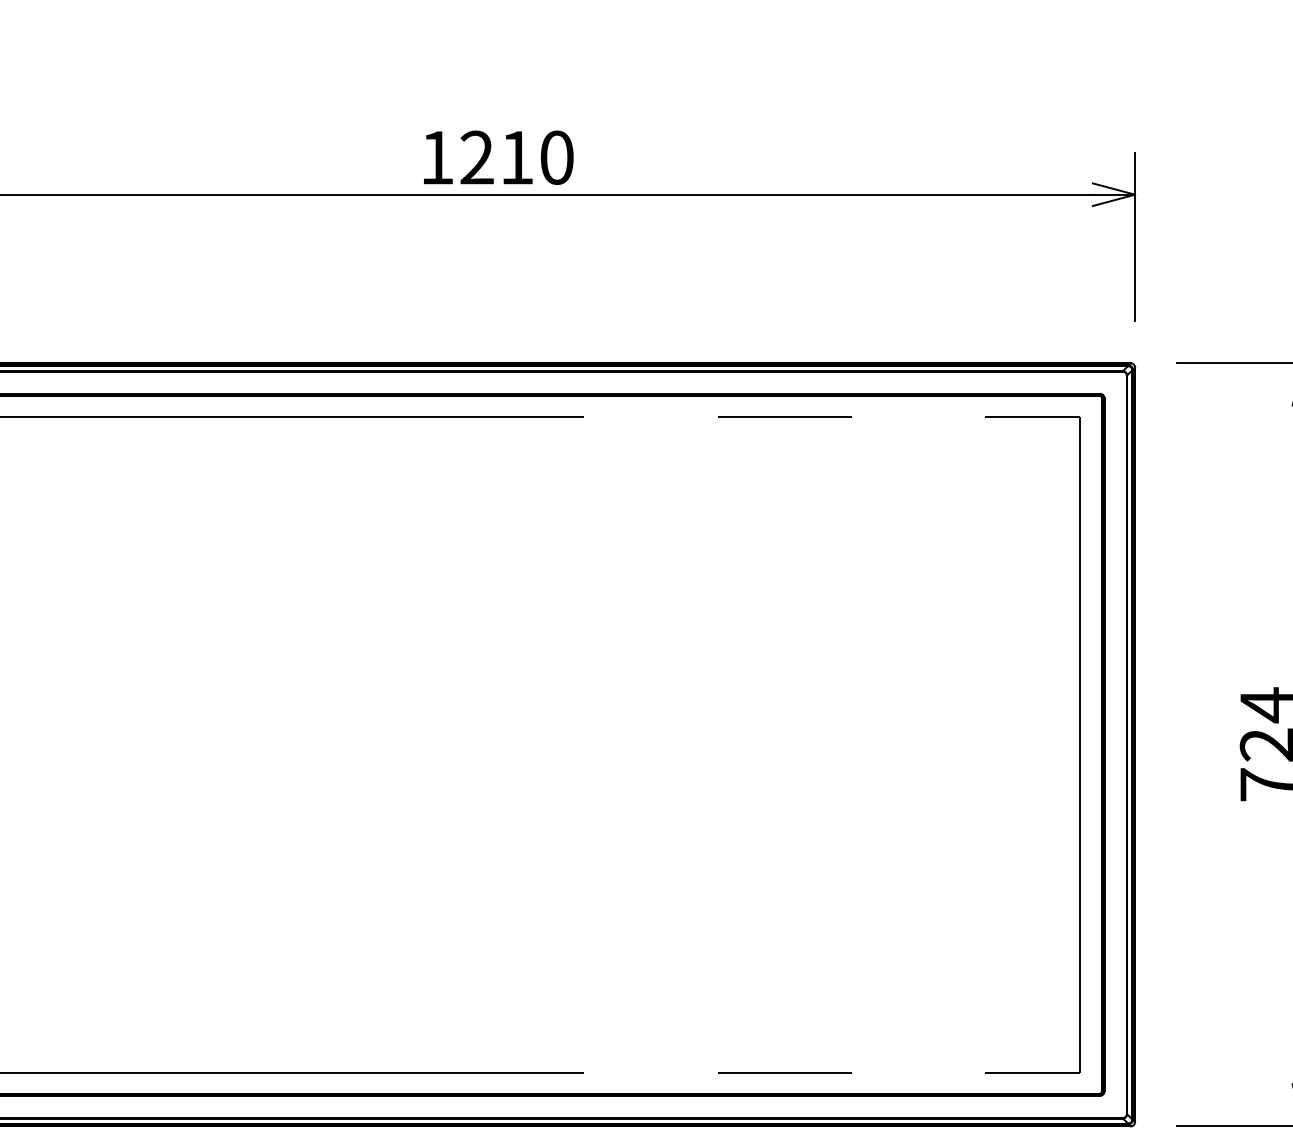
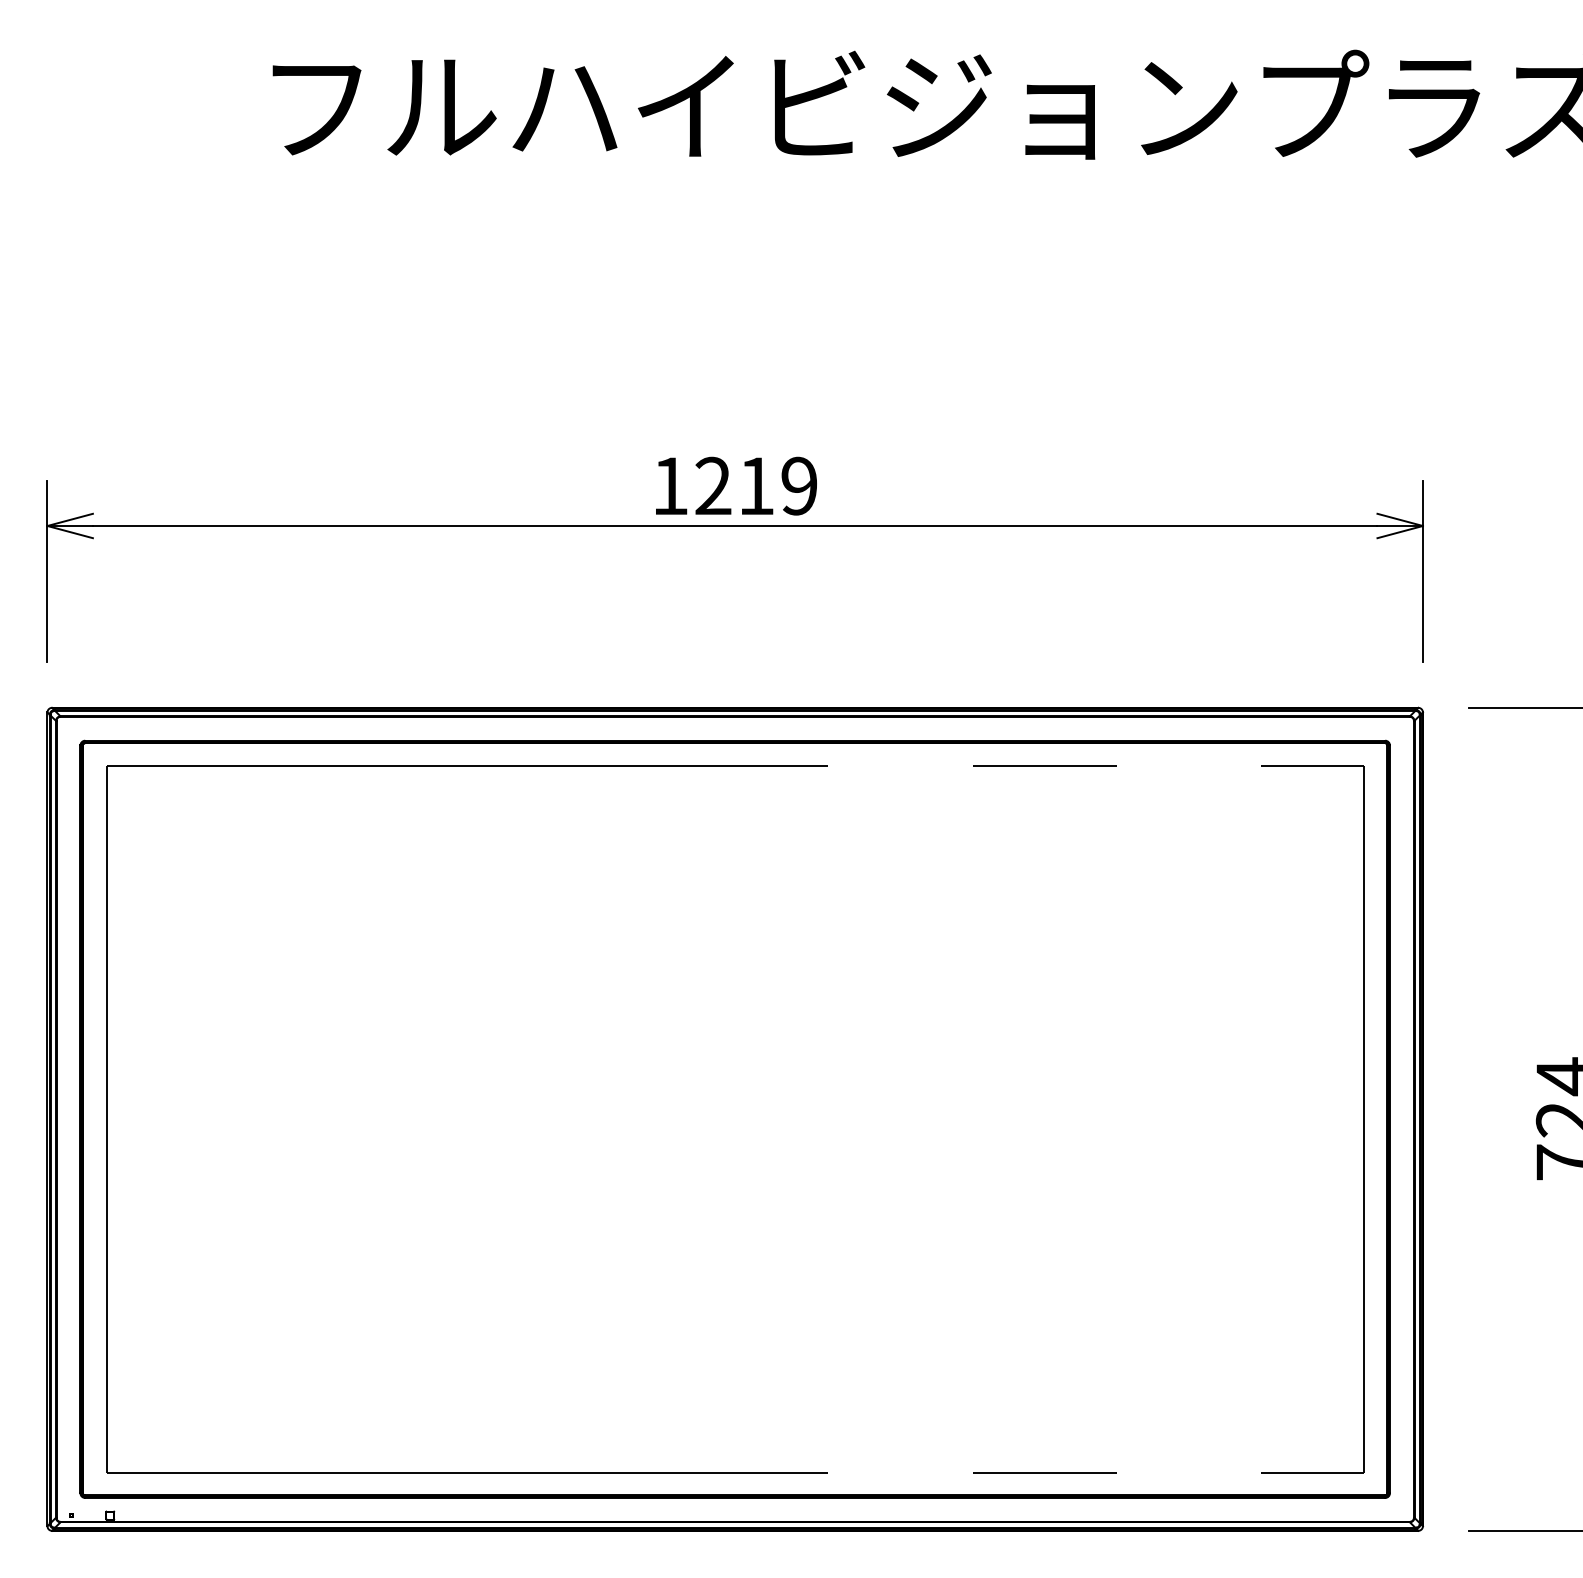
text: (557, 157) -> (799, 485), 1210 -> 1219

